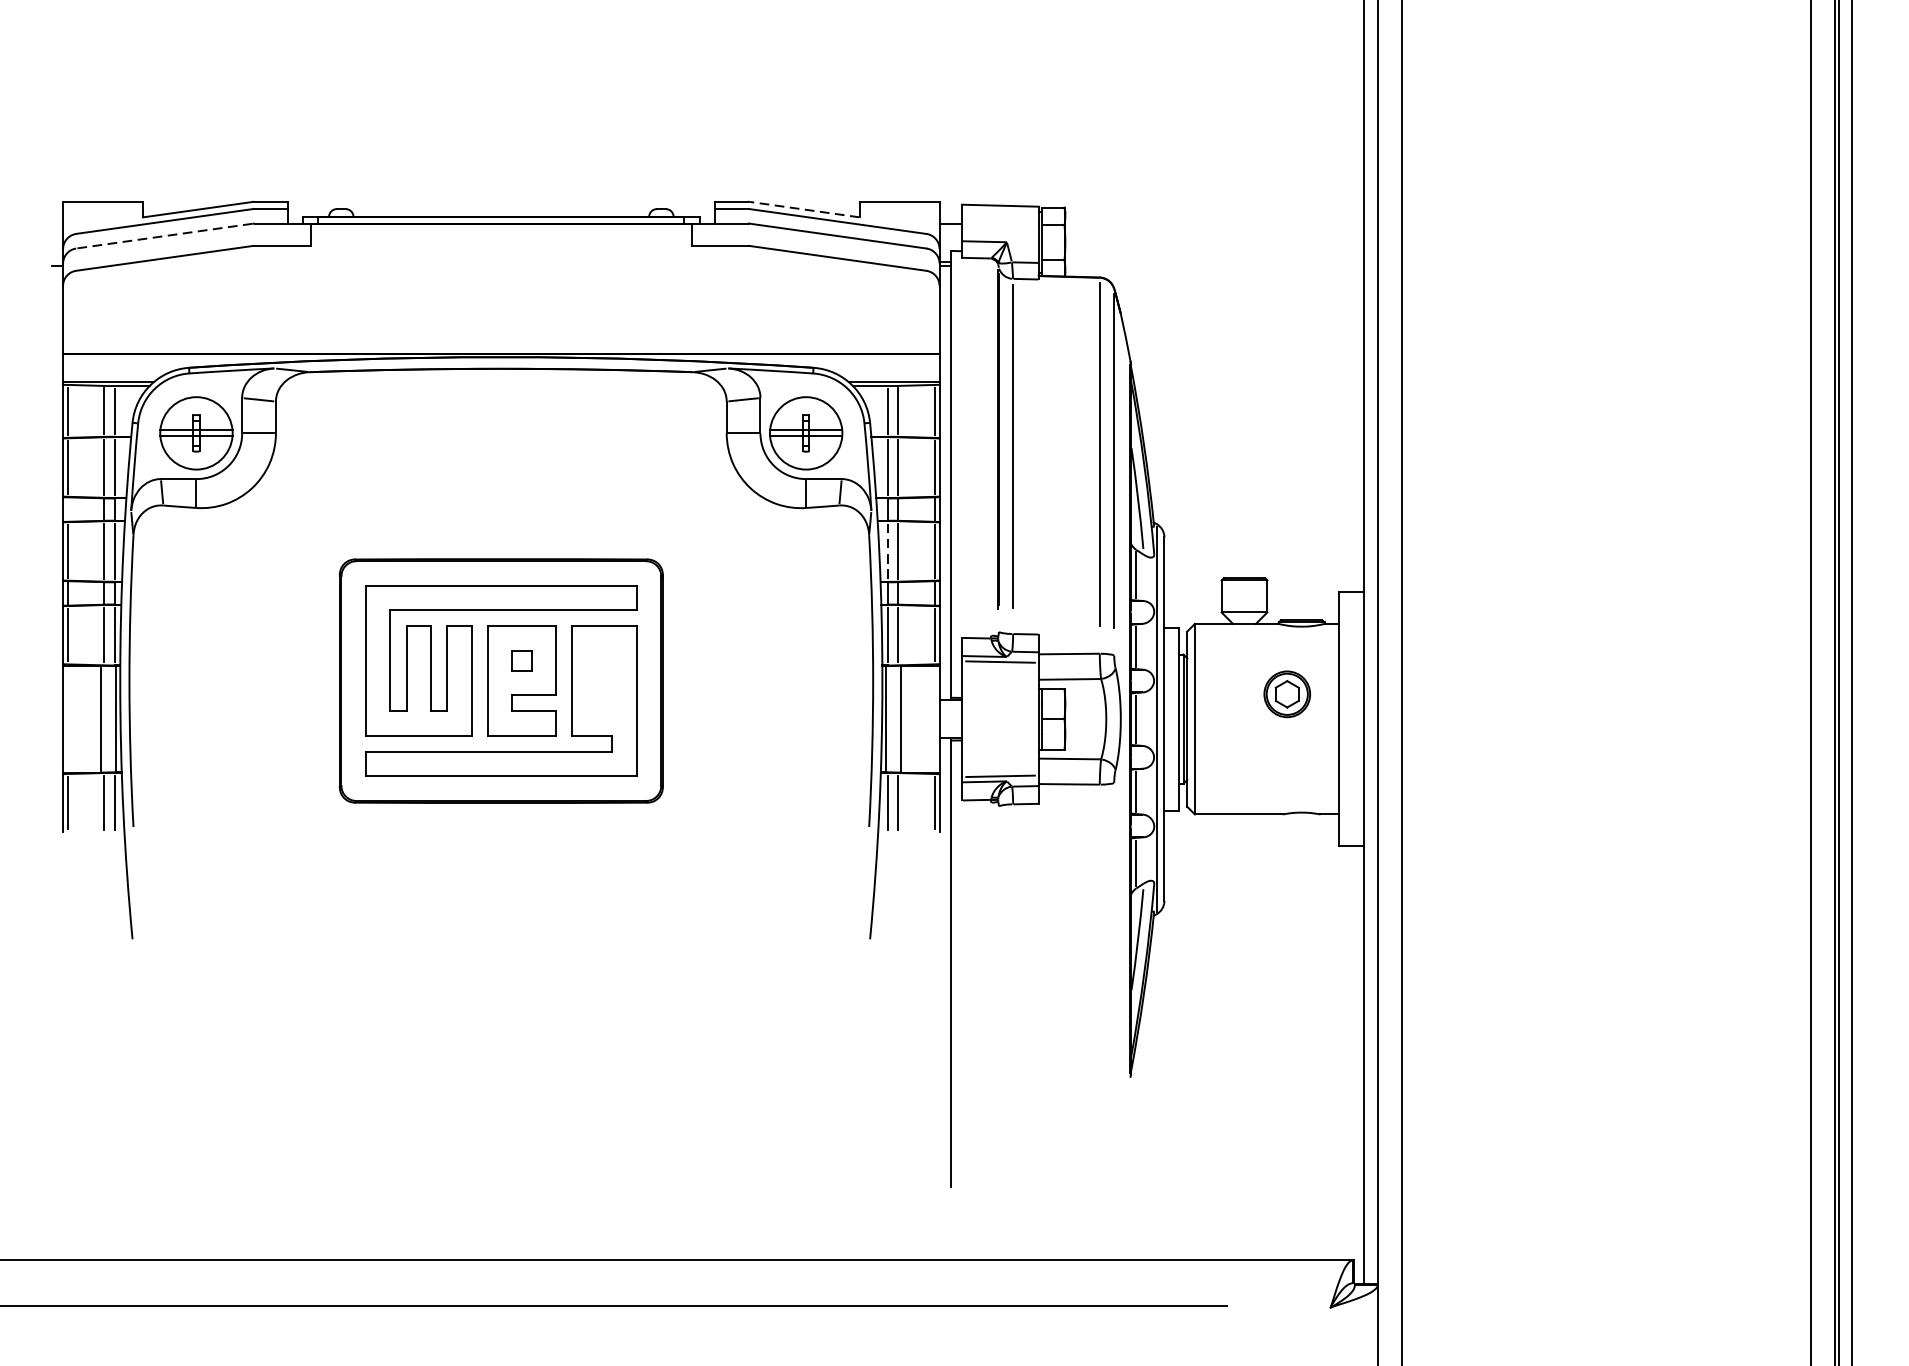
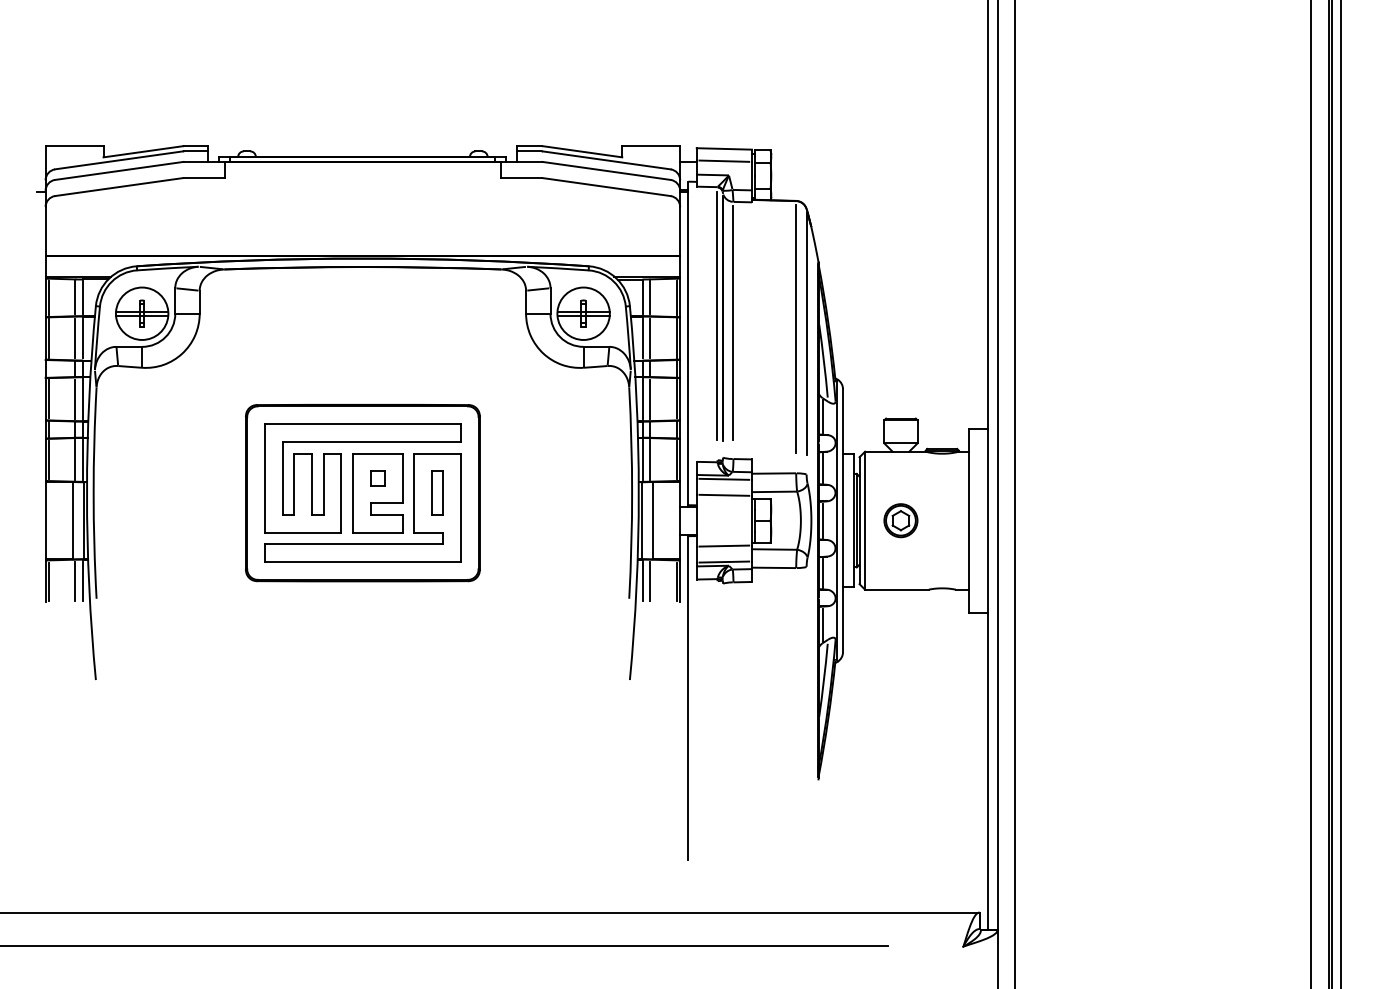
line: (804, 209) -> (582, 151), dashed -> solid
line: (1000, 221) -> (724, 160), added
line: (163, 236) -> (118, 171), dashed -> solid
line: (991, 435) -> (717, 315), added
line: (887, 551) -> (642, 399), dashed -> solid
part: (604, 680) -> (437, 492), added
line: (1000, 683) -> (724, 494), added
part: (1286, 694) -> (900, 520), moved
line: (1000, 753) -> (724, 545), added

